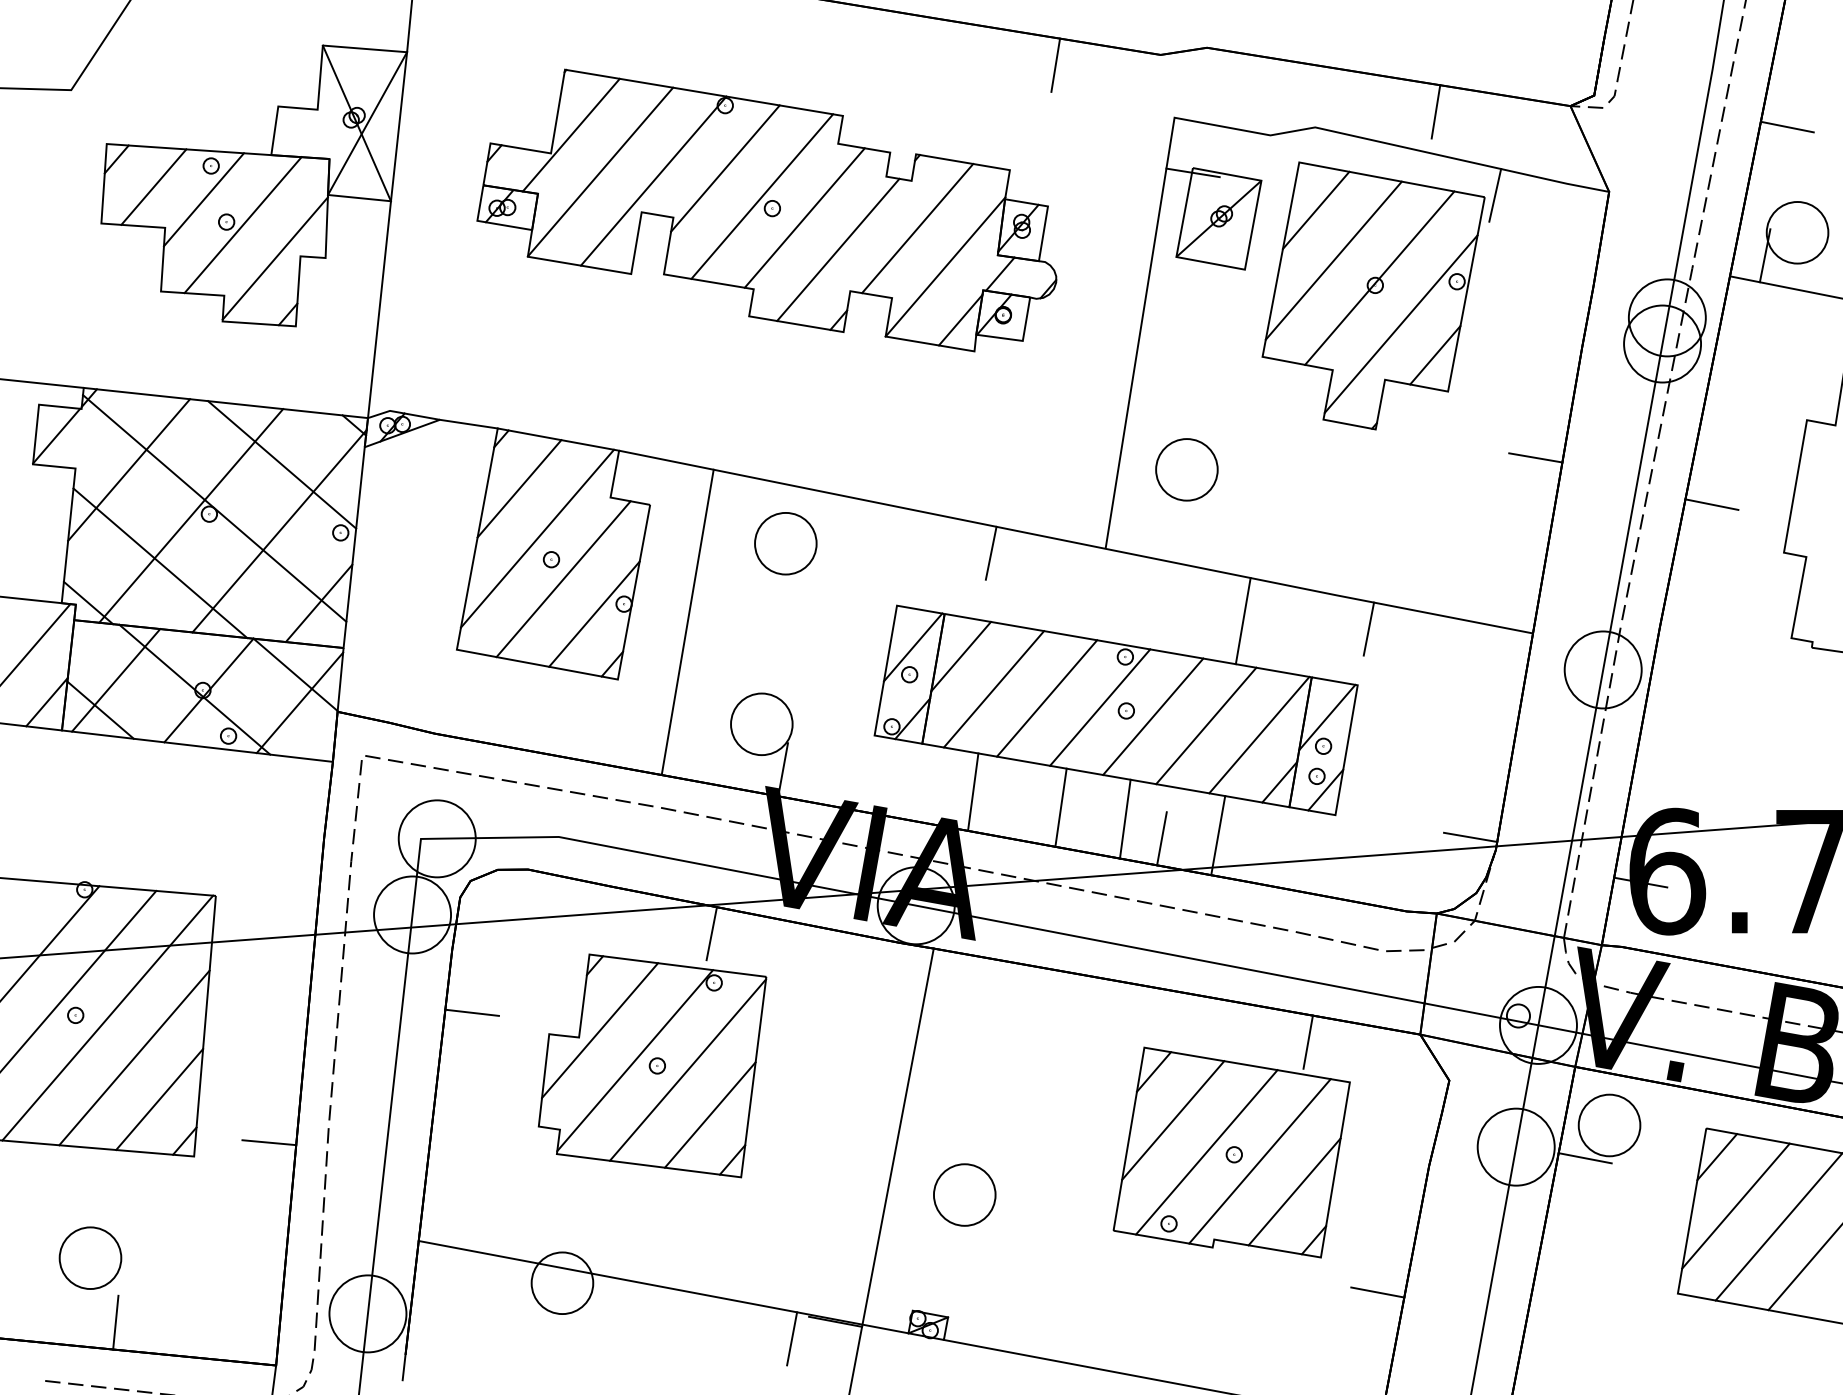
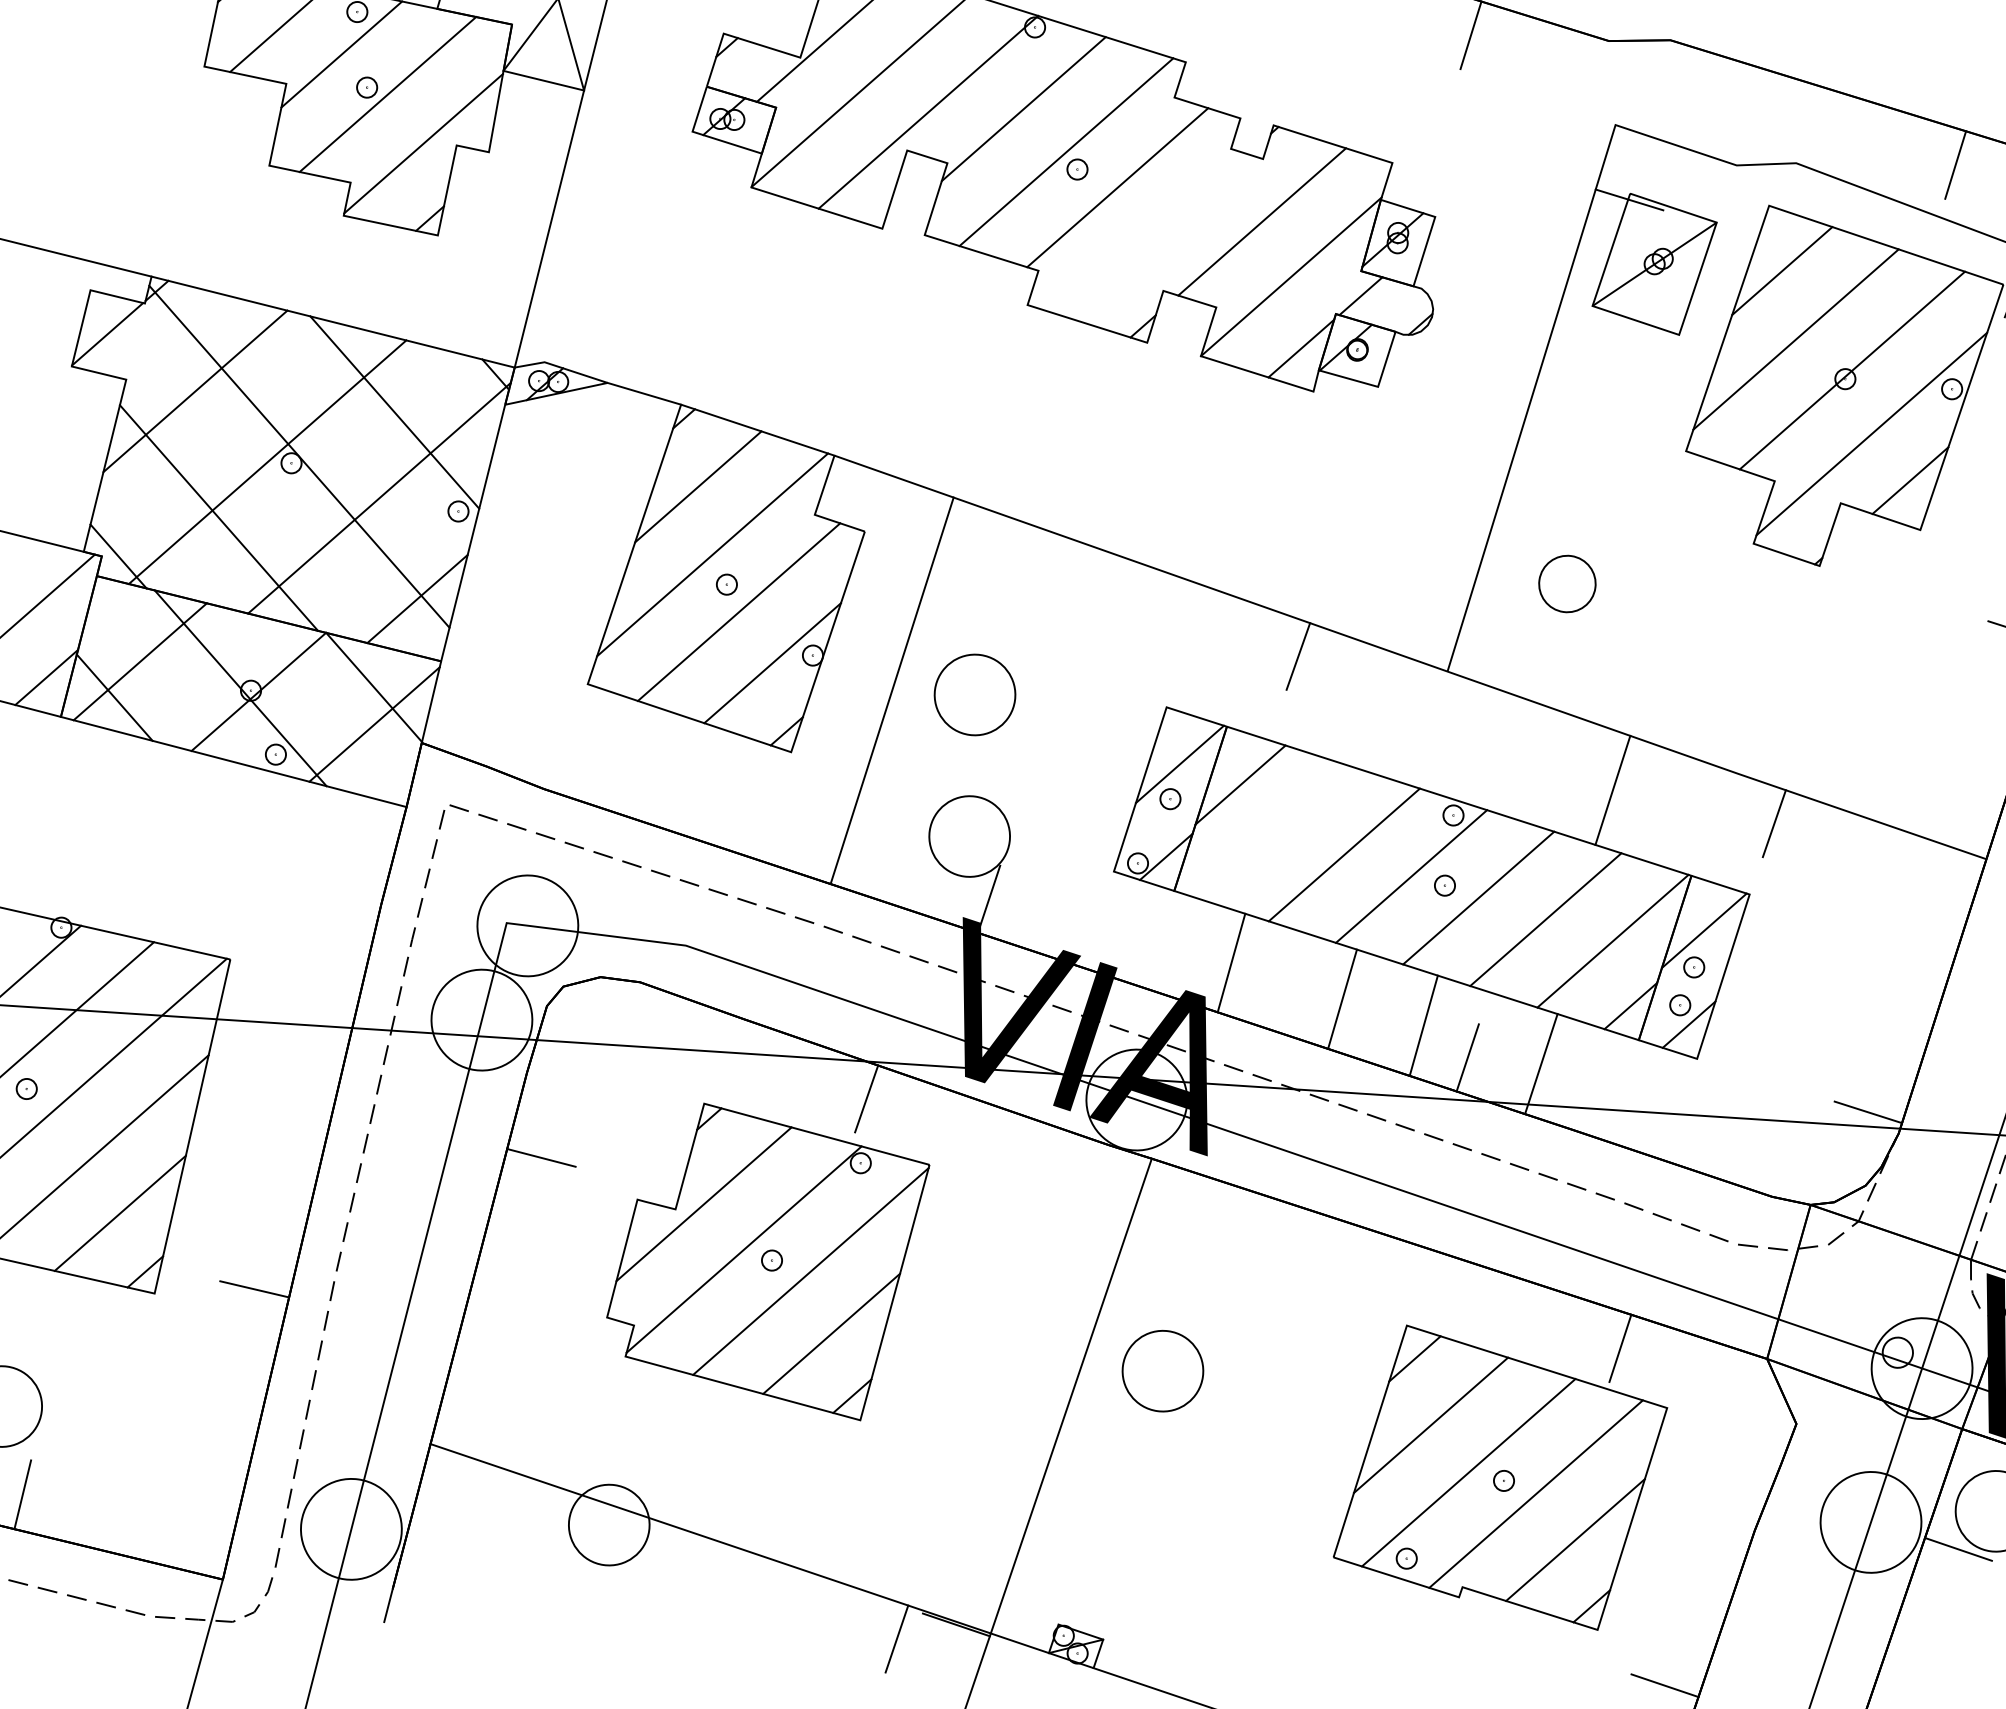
line: (838, 249) -> (1155, 234), removed
part: (1186, 469) -> (1566, 583), size x0.7
part: (785, 543) -> (974, 694), moved
line: (993, 689) -> (1276, 833), removed
part: (964, 1194) -> (1162, 1370), moved

